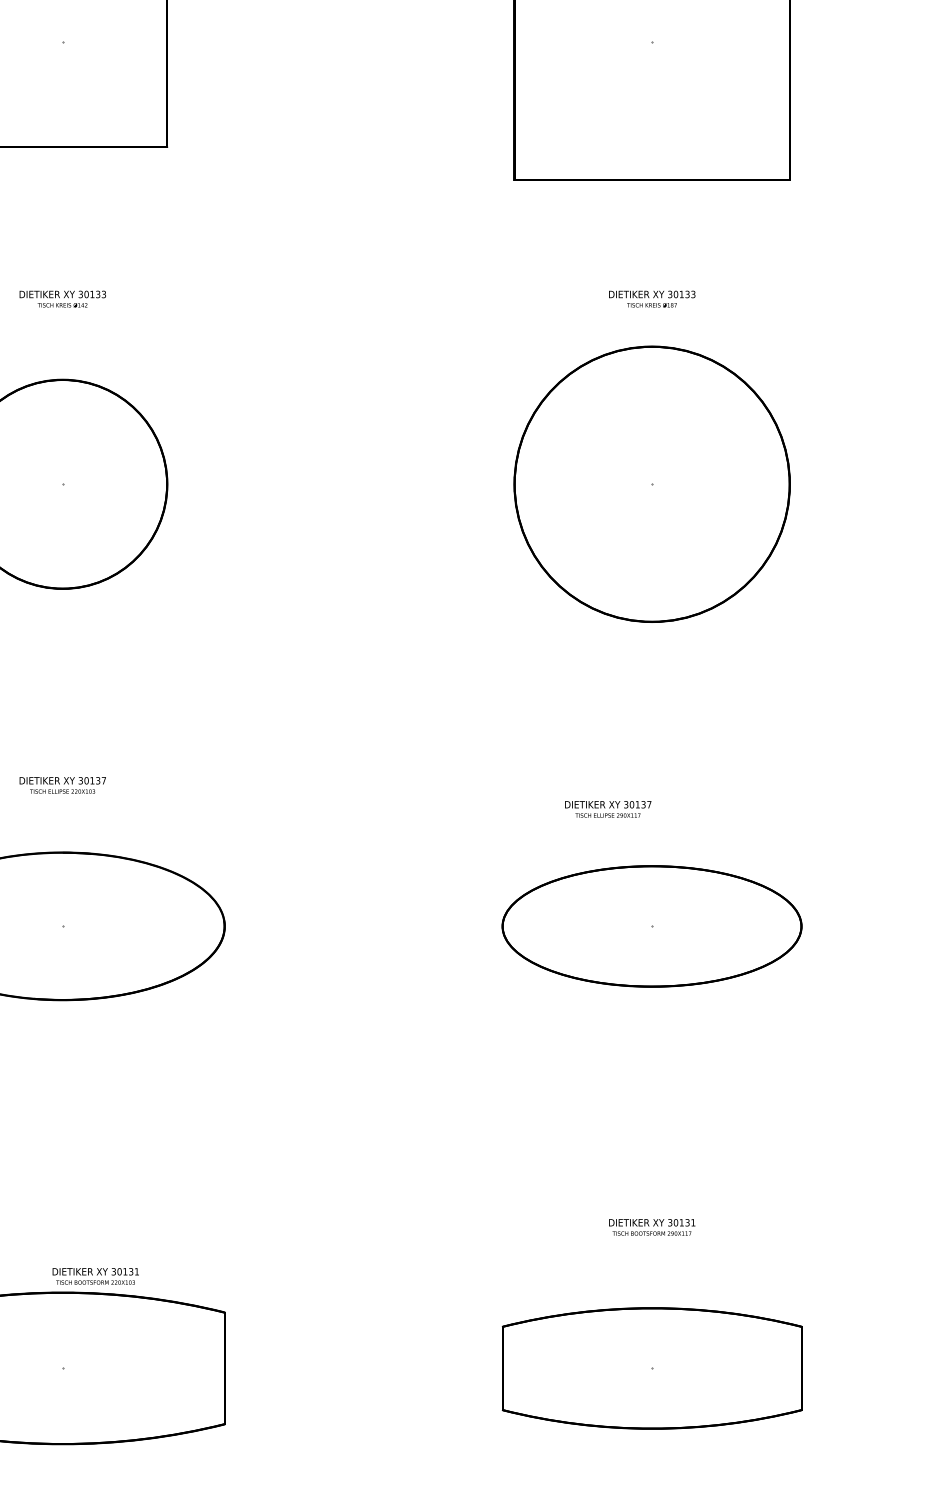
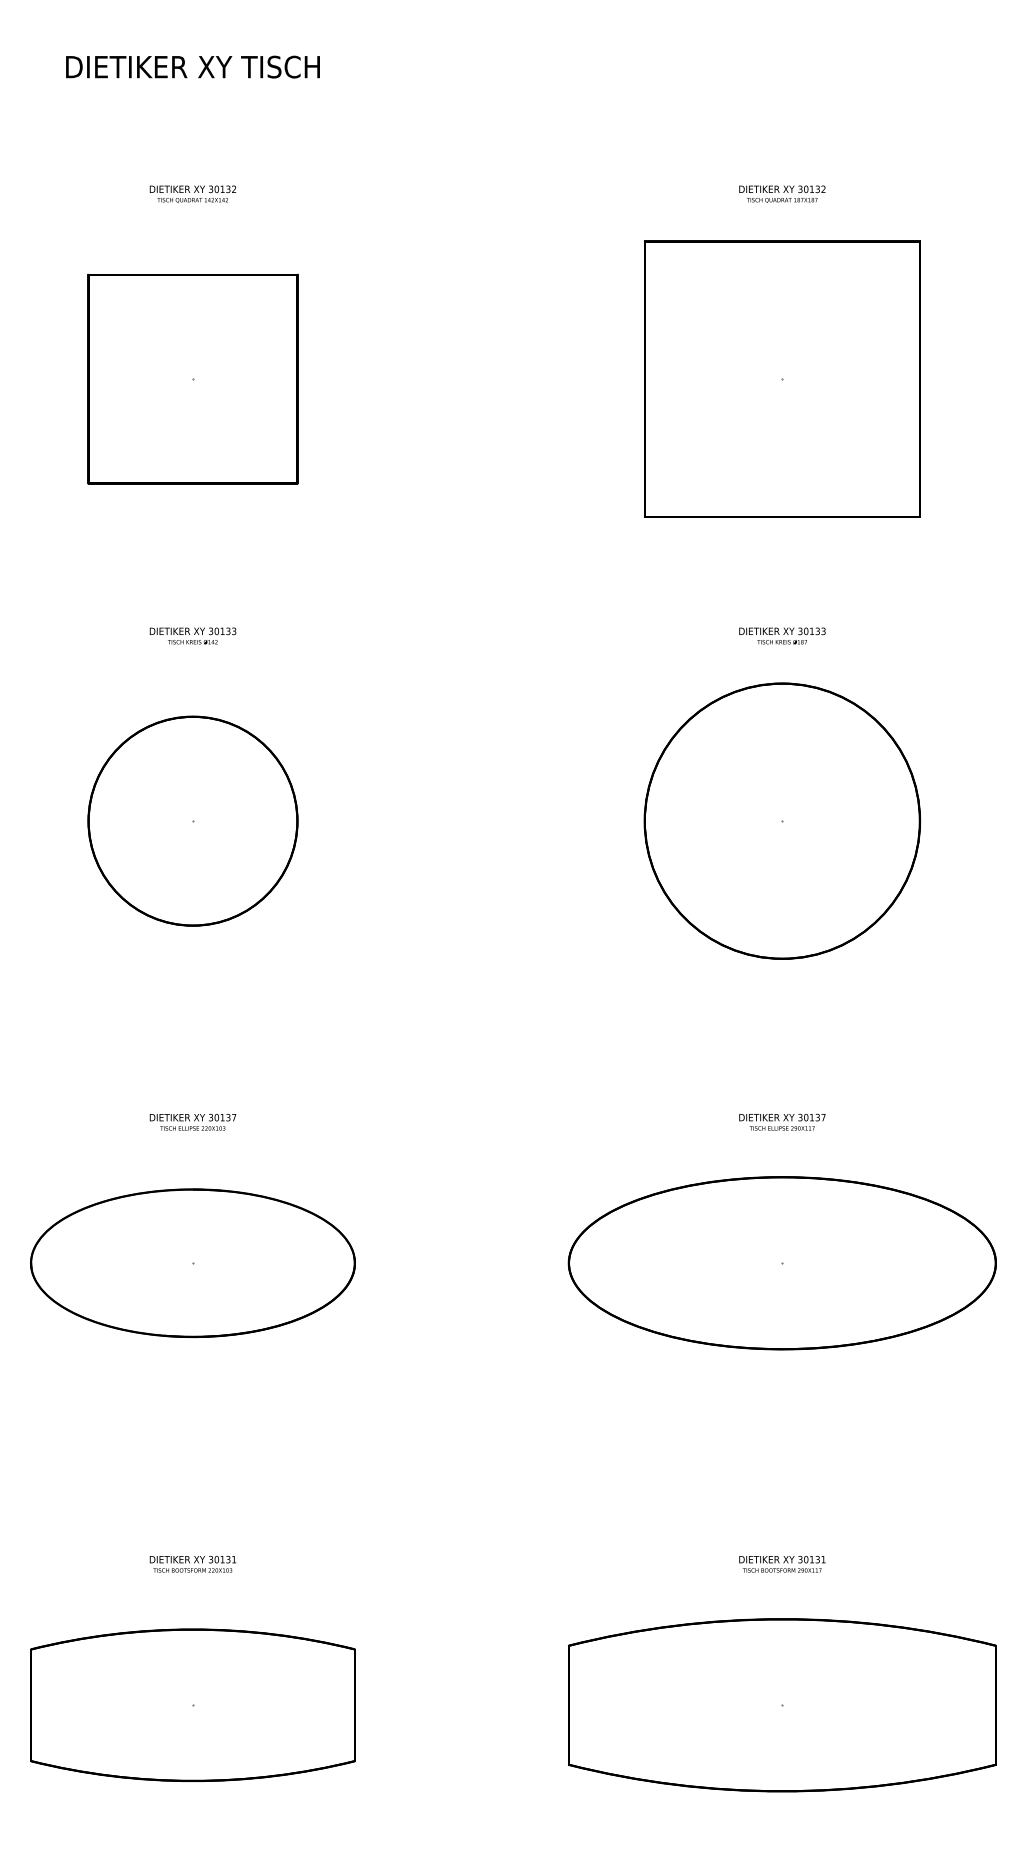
text: (608, 808) -> (782, 1121), moved
part: (651, 926) -> (781, 1263), size x1.43
text: (95, 1276) -> (192, 1564), moved
part: (652, 1368) -> (782, 1705), size x1.43

